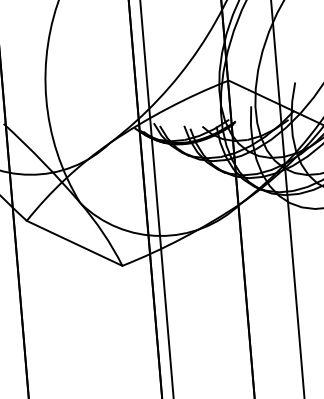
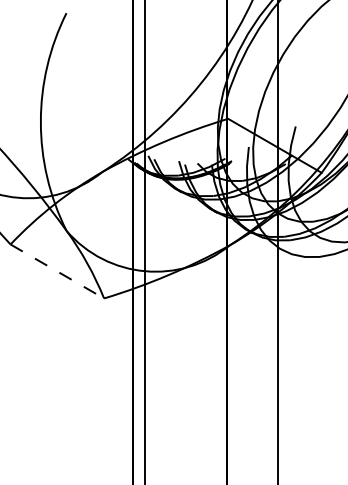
line: (74, 243) -> (57, 271), solid -> dashed

